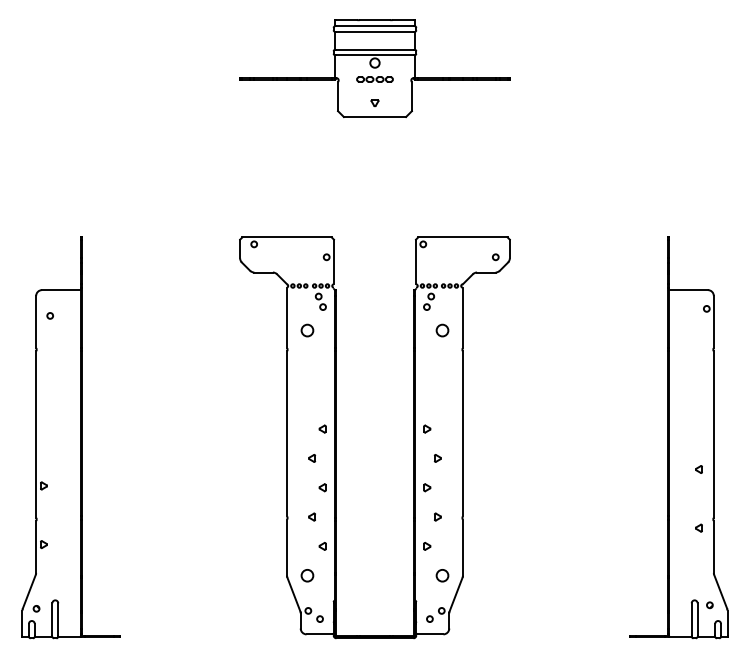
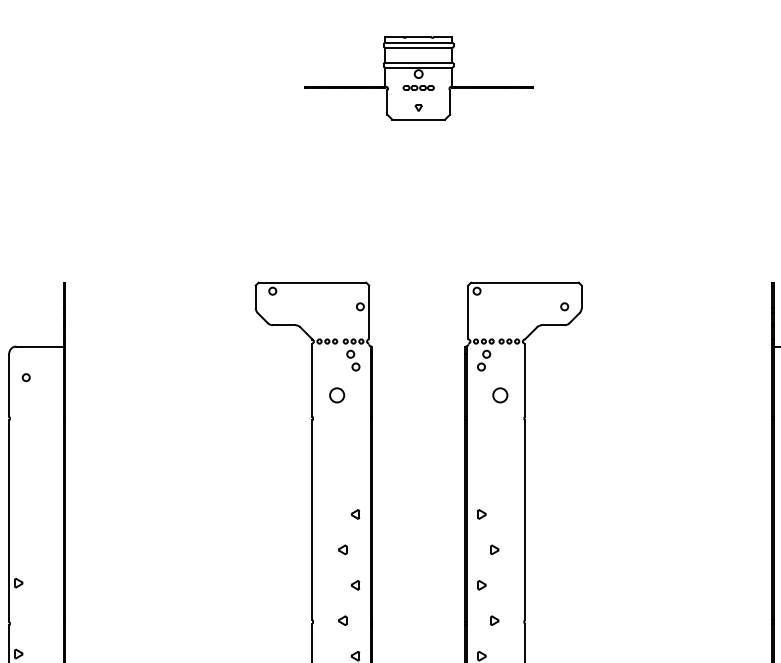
part: (374, 68) -> (418, 78), size x0.7

